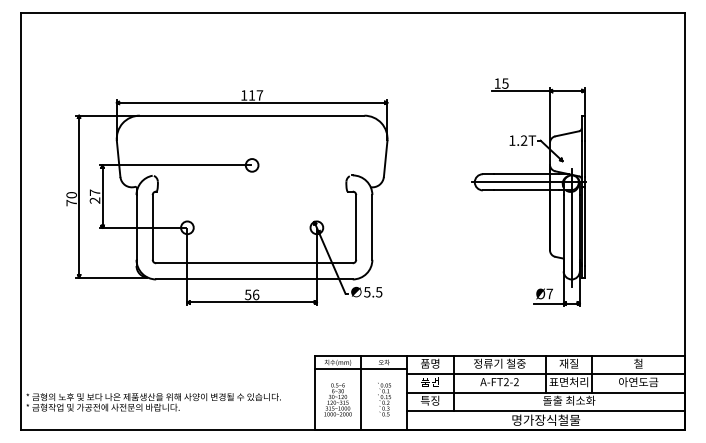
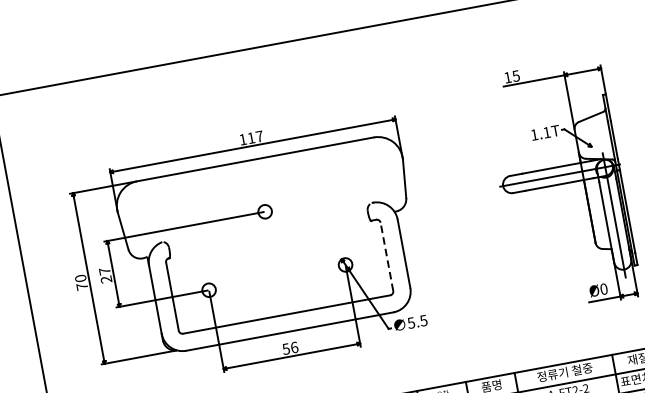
text: (523, 140) -> (546, 132), 1.2T -> 1.1T
line: (356, 226) -> (387, 255), solid -> dashed
text: (549, 293) -> (603, 288), Ø7 -> Ø0

